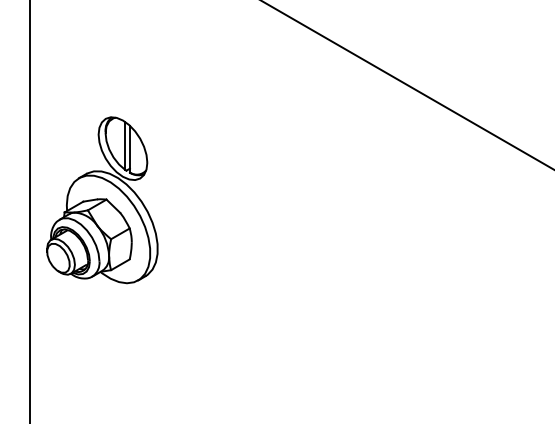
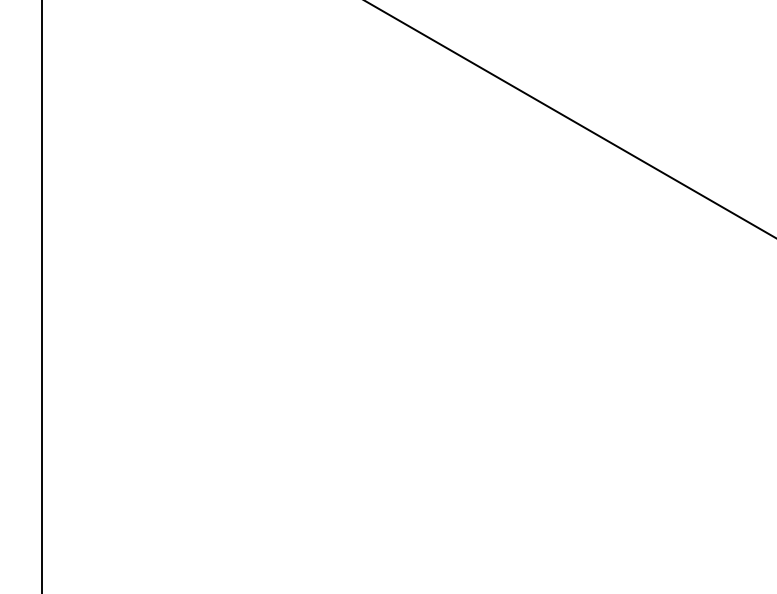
part: (102, 200) -> (143, 280), removed

